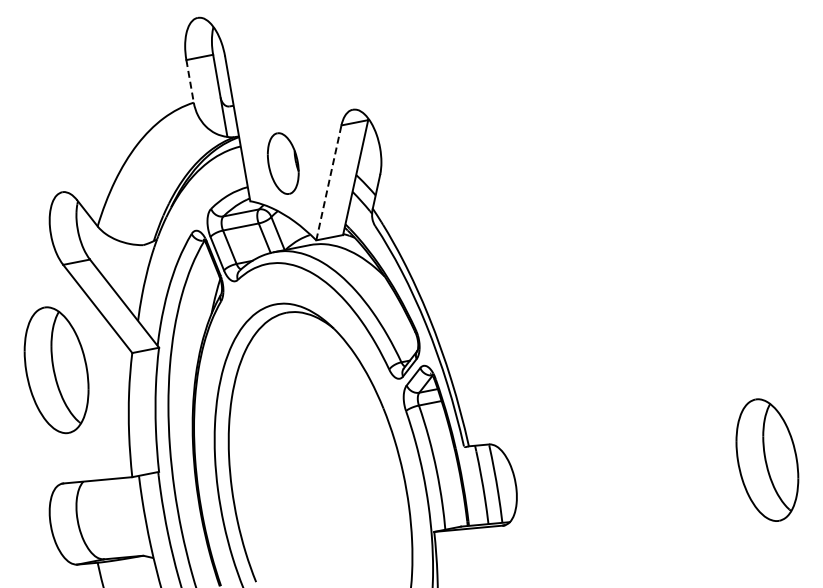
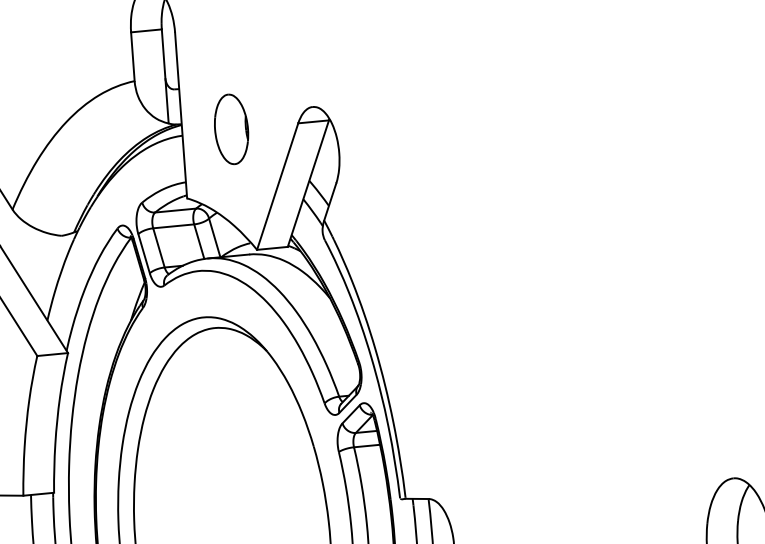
line: (190, 81) -> (133, 56), dashed -> solid
part: (283, 163) -> (231, 129), moved
line: (328, 182) -> (277, 186), dashed -> solid

